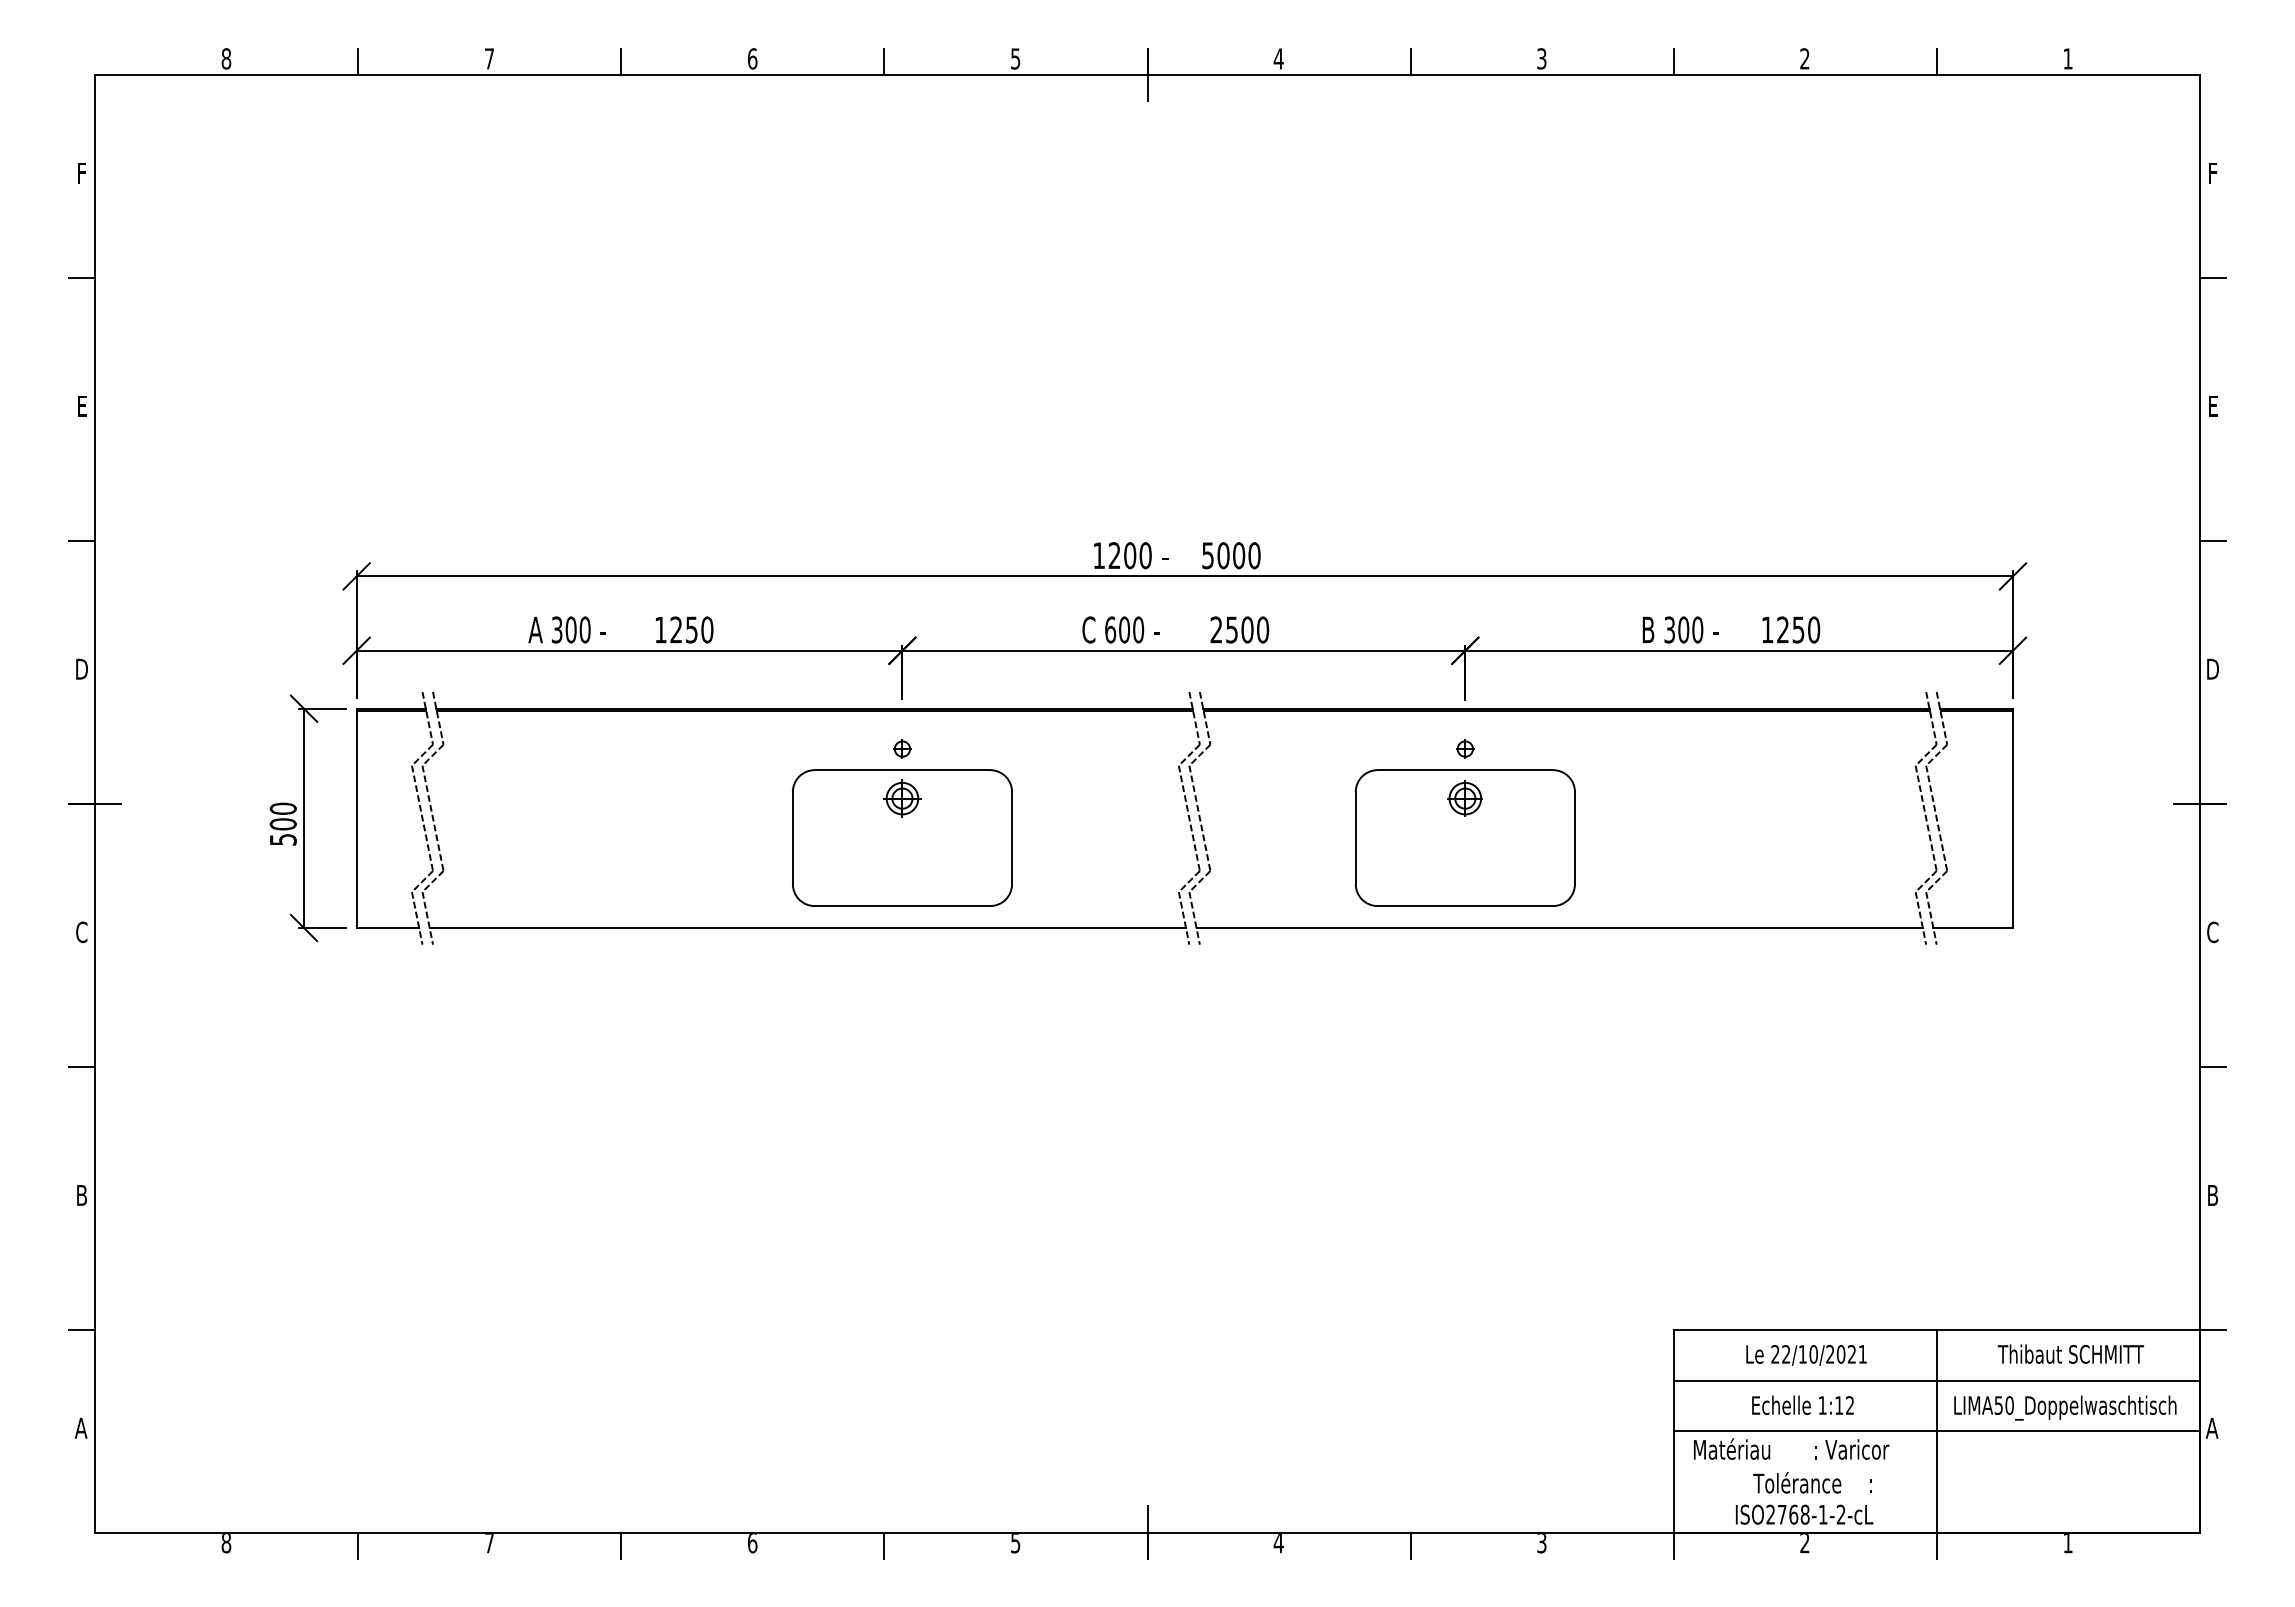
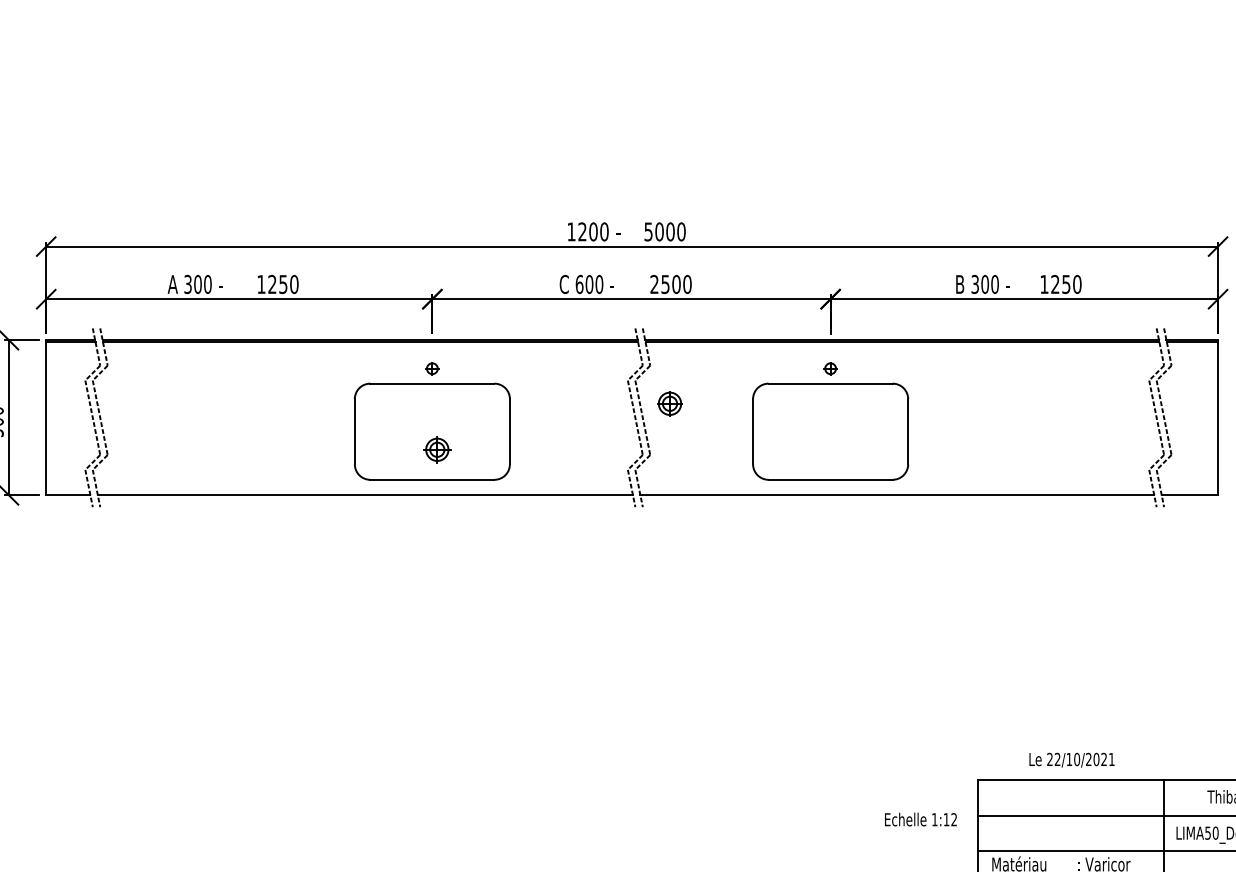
part: (902, 798) -> (437, 449), moved
part: (1464, 798) -> (669, 403), moved
text: (1806, 1355) -> (1071, 760), moved
text: (1802, 1404) -> (920, 819), moved

